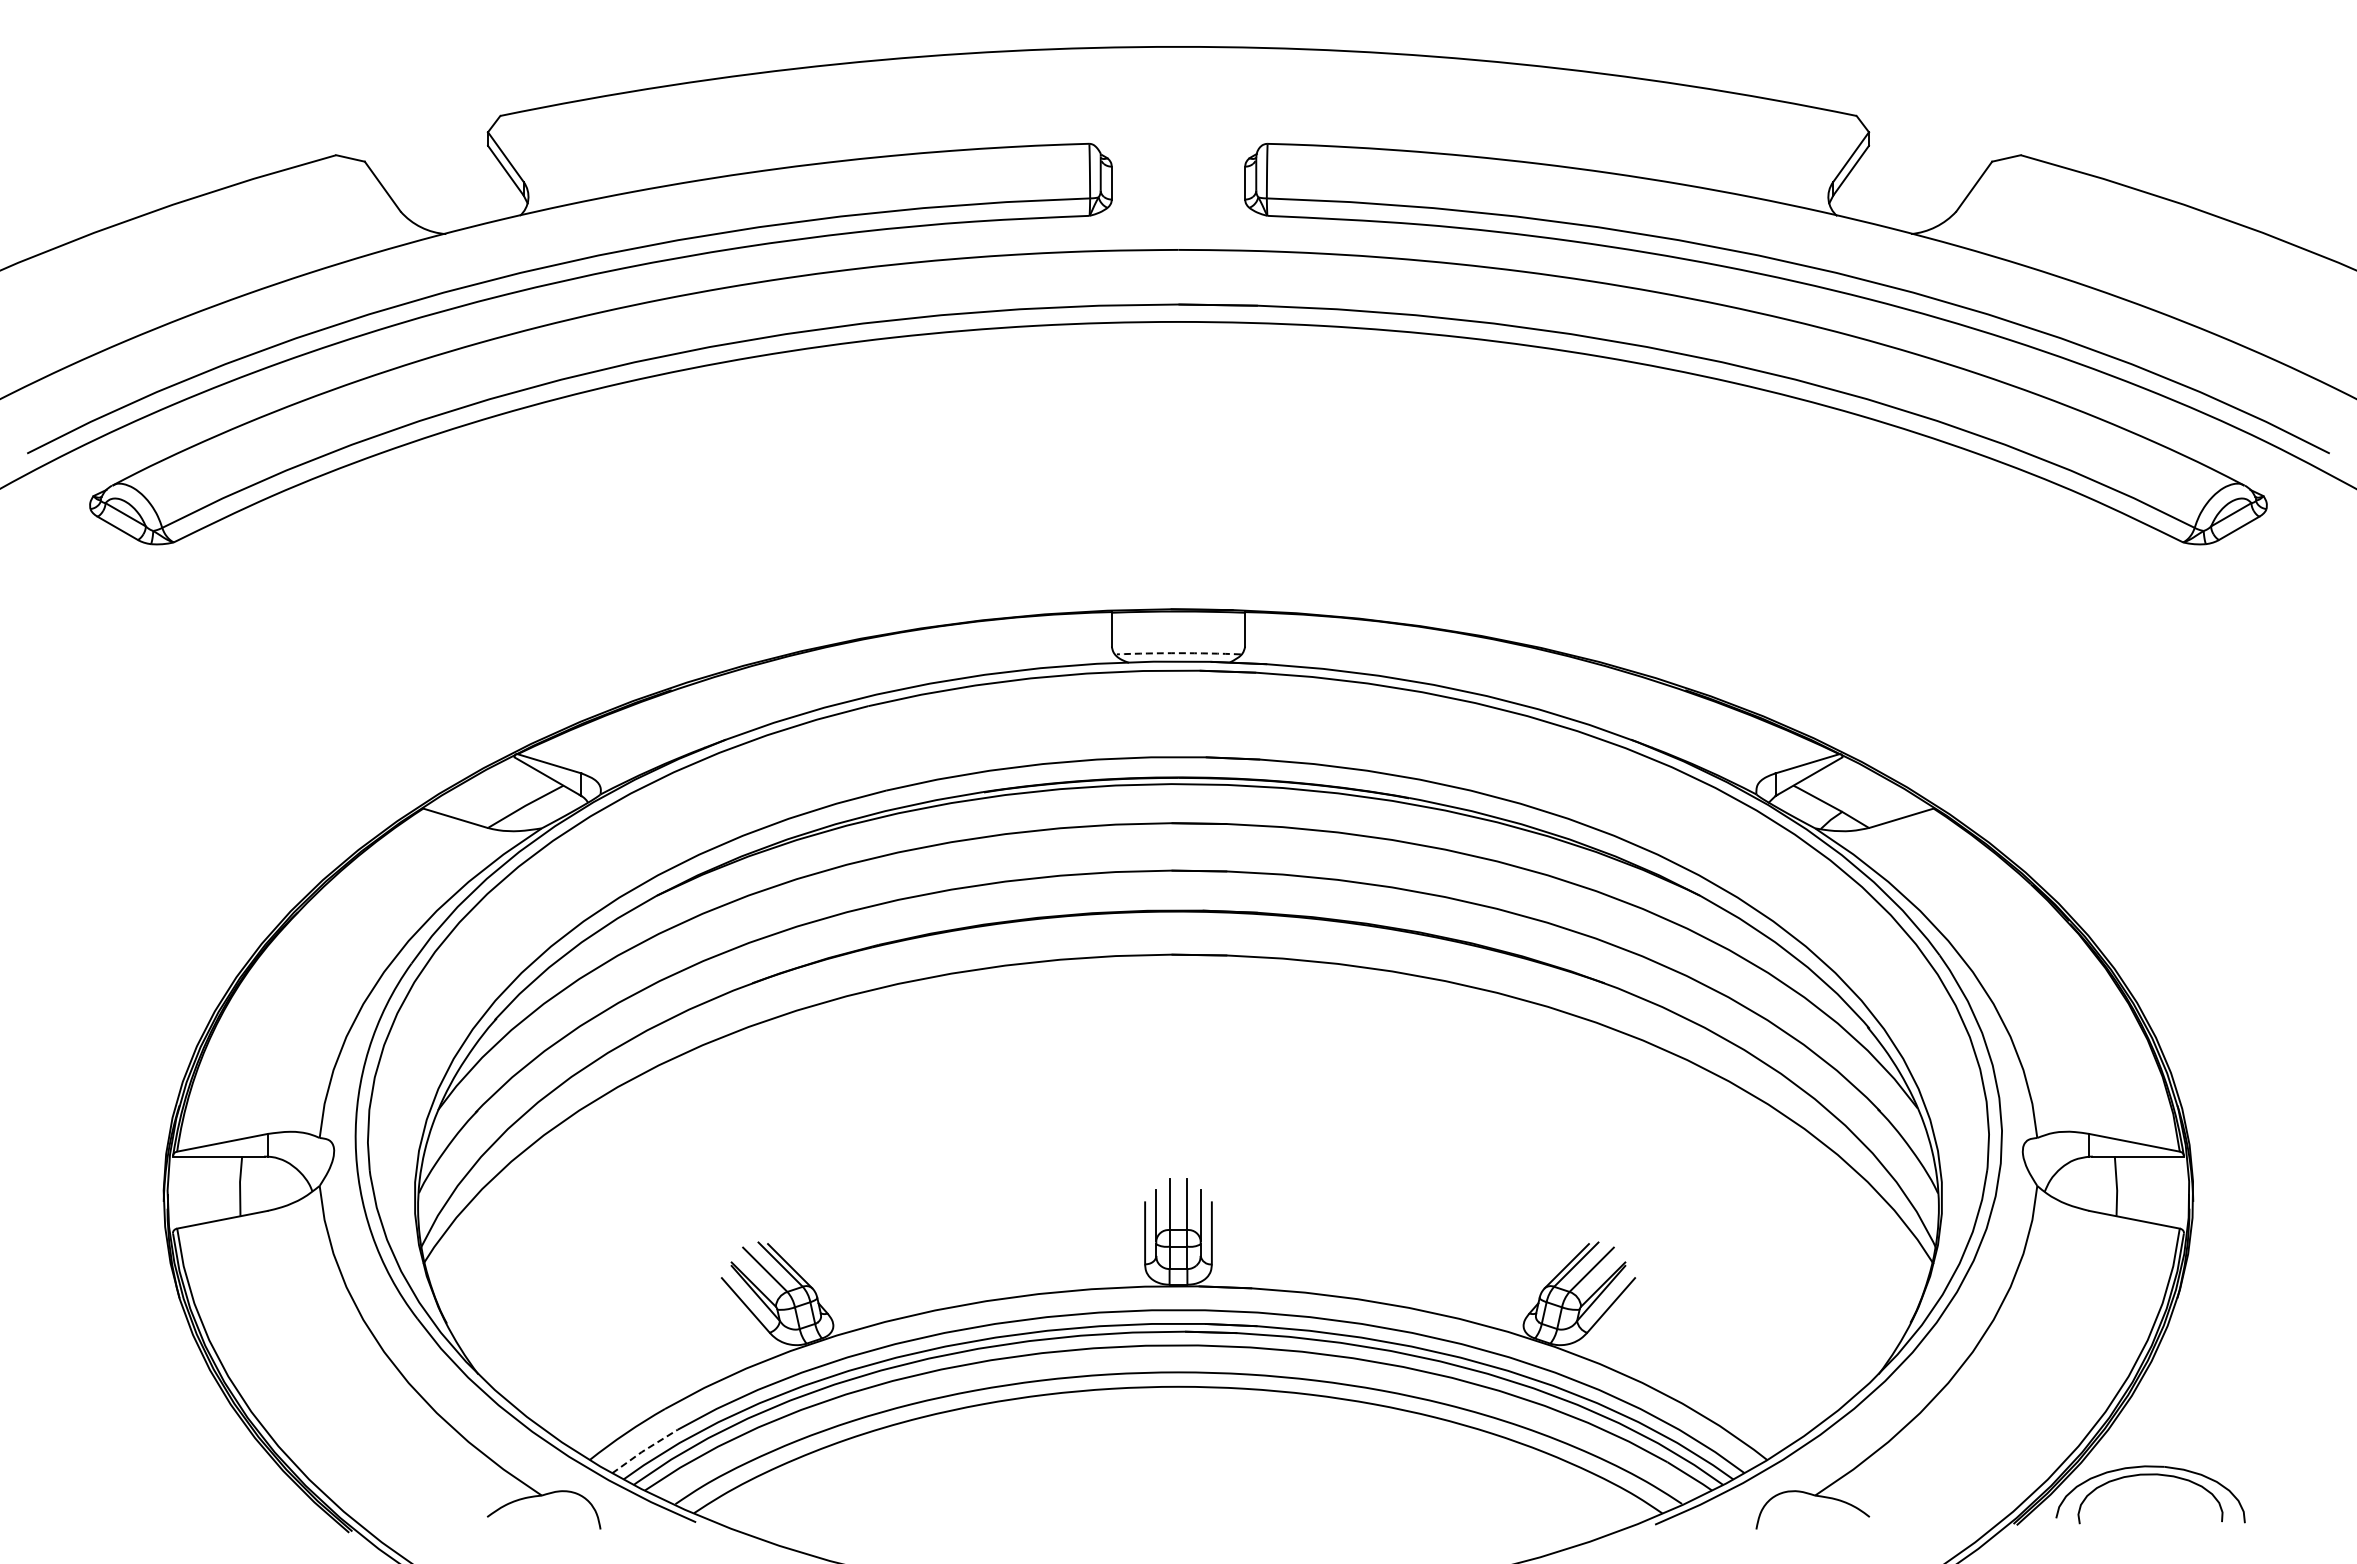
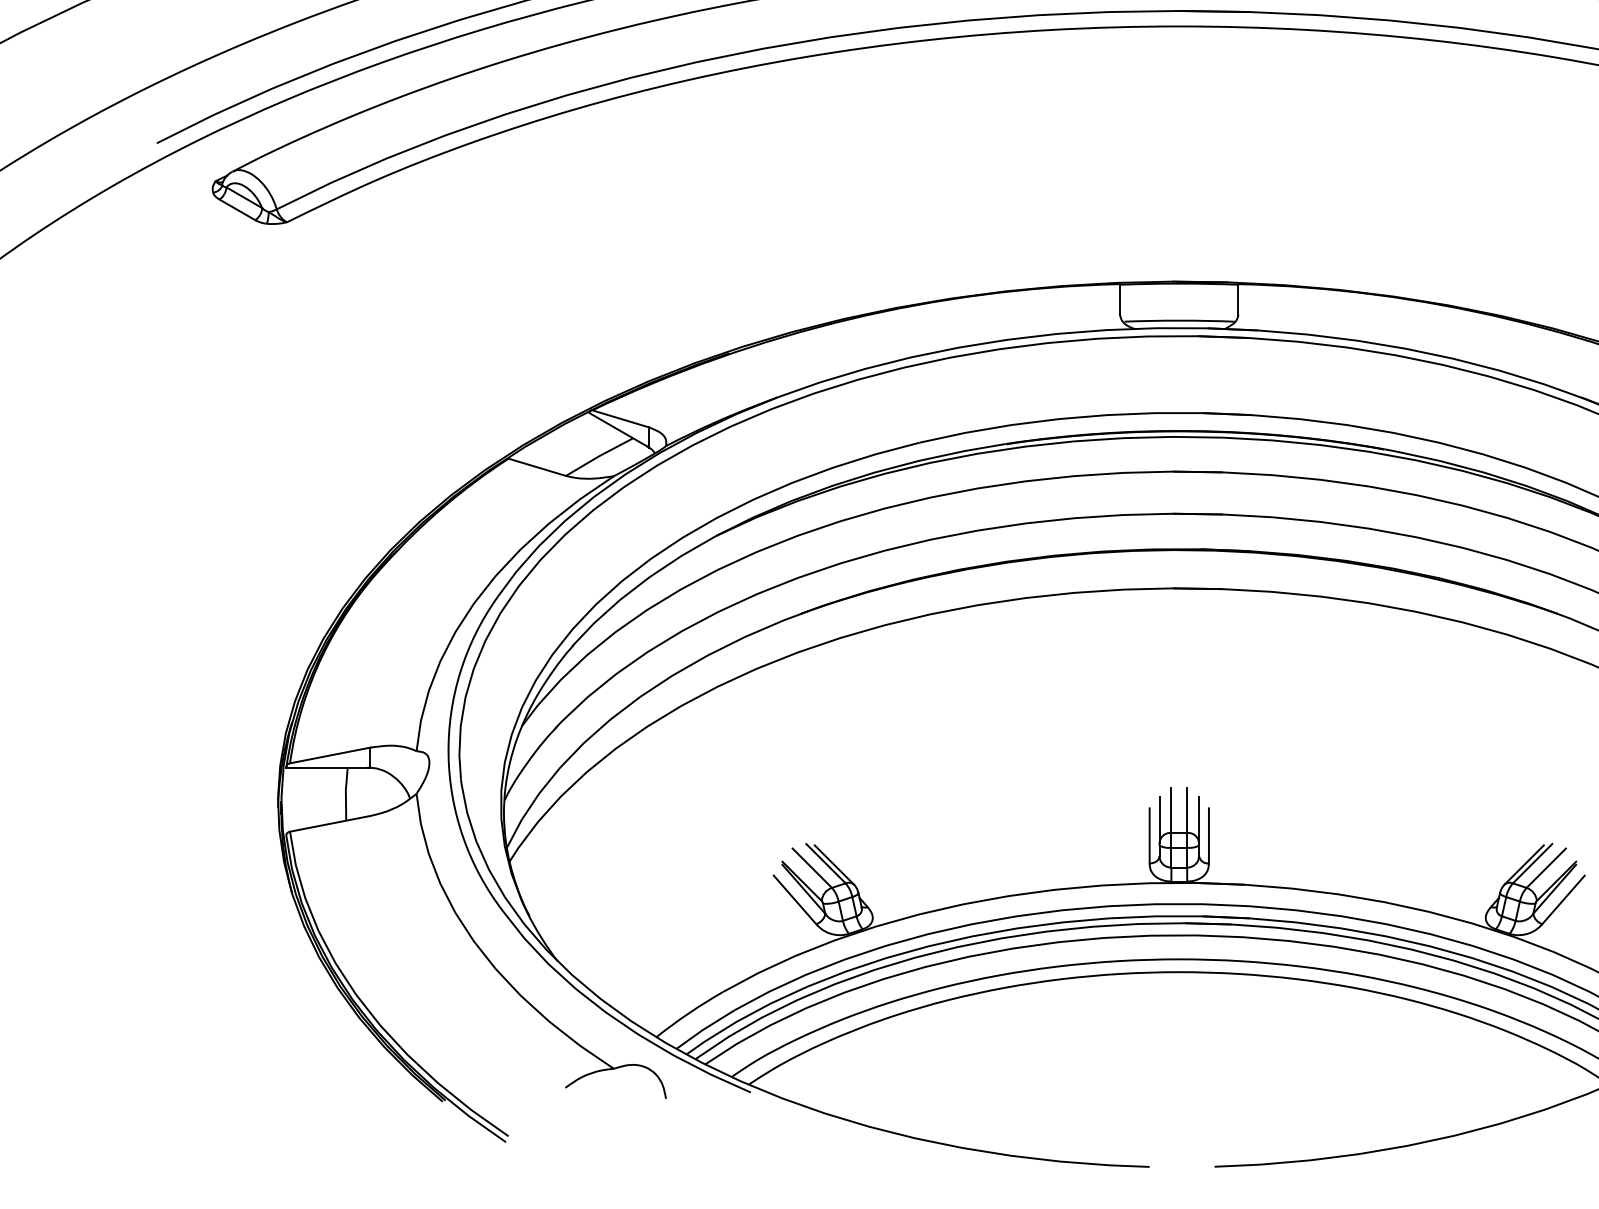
arc: (1178, 653) -> (1179, 320), dashed -> solid
line: (644, 1450) -> (705, 1028), dashed -> solid

